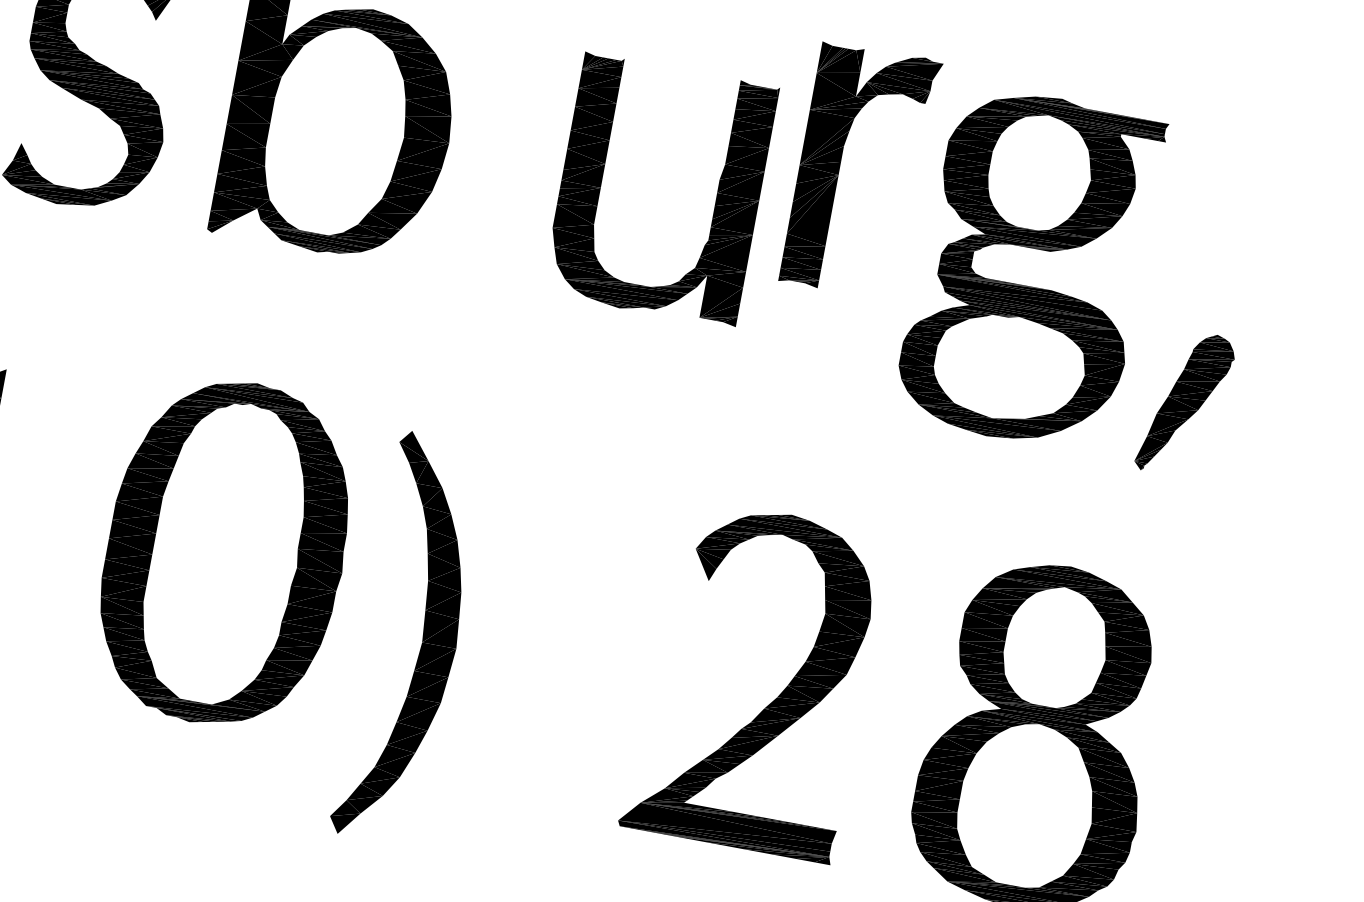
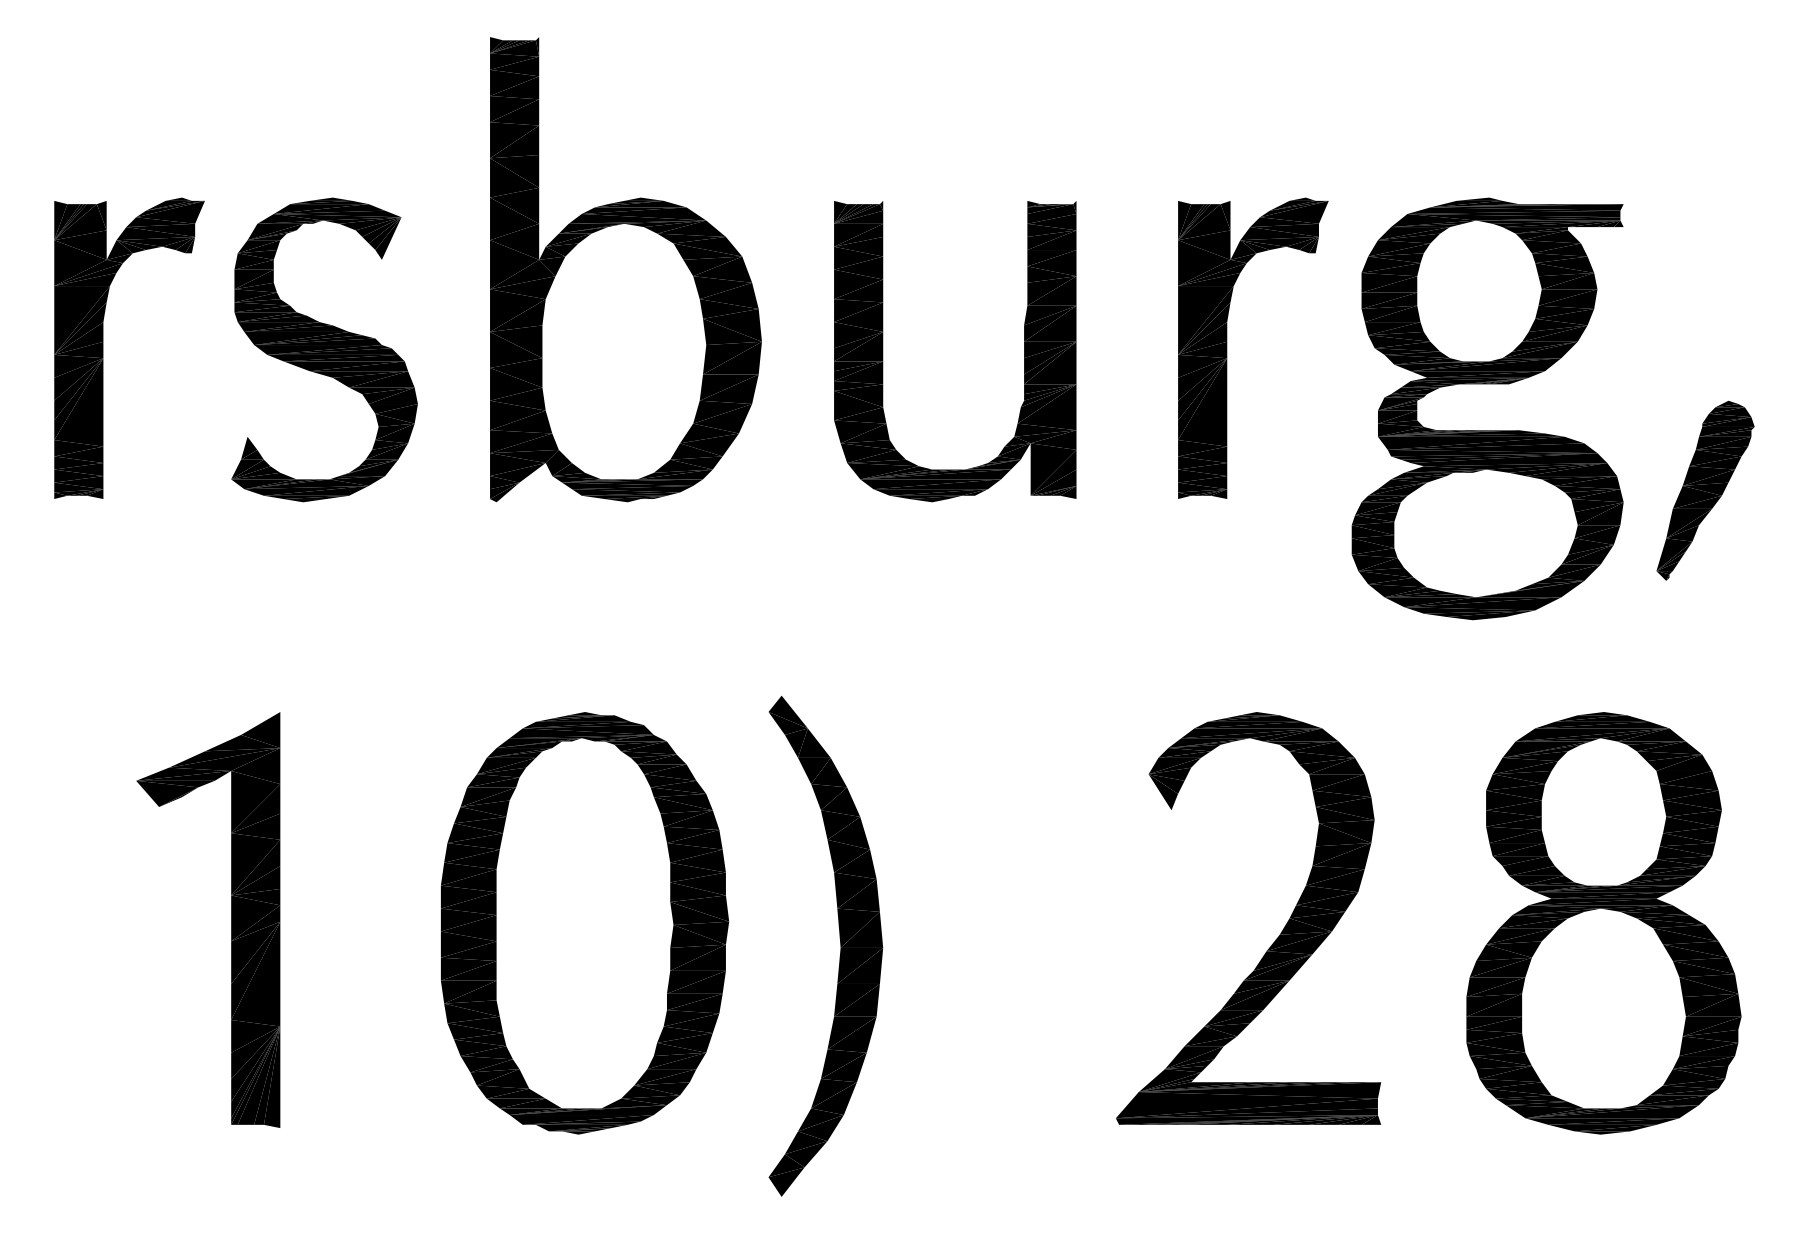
part: (840, 166) -> (1227, 347), moved
part: (715, 200) -> (1024, 351), moved
part: (1026, 285) -> (1487, 430), moved
part: (226, 553) -> (585, 923), moved

